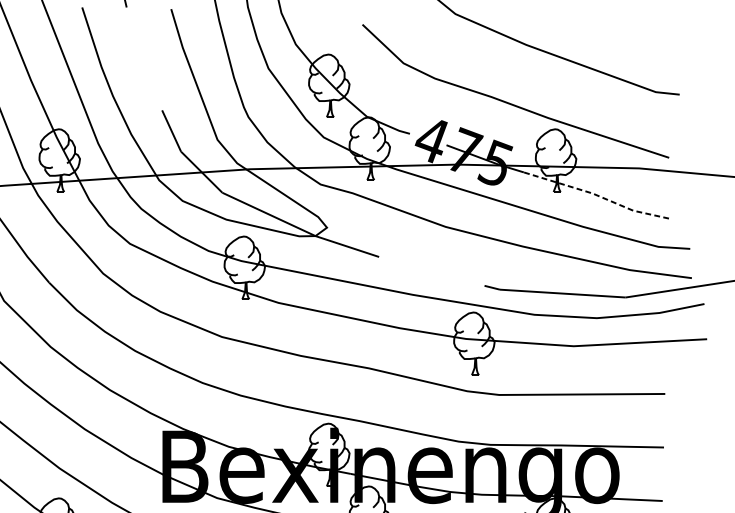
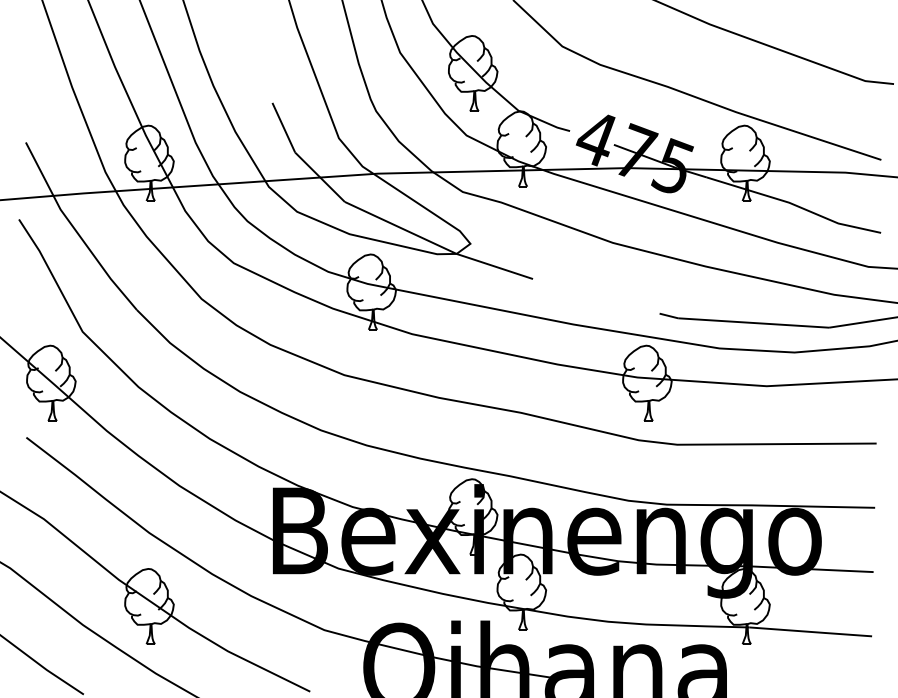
line: (596, 194) -> (793, 204), dashed -> solid

